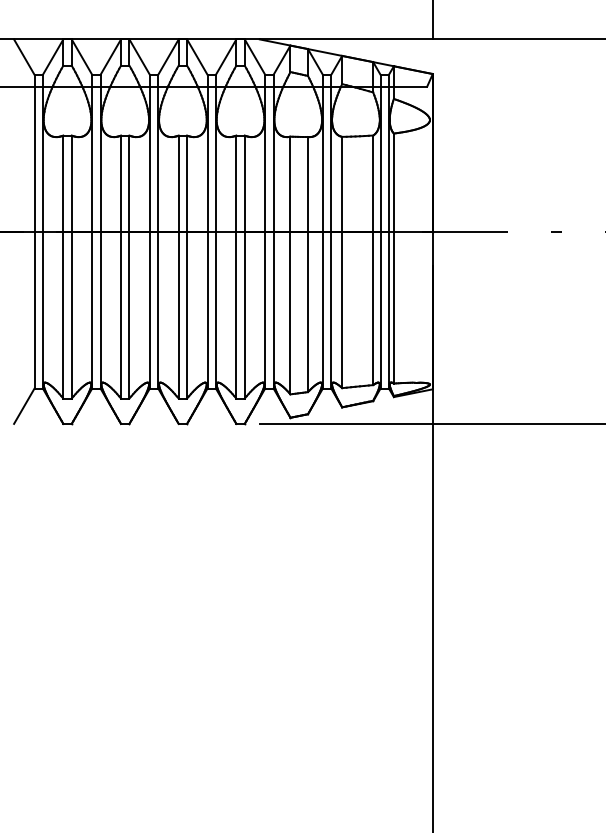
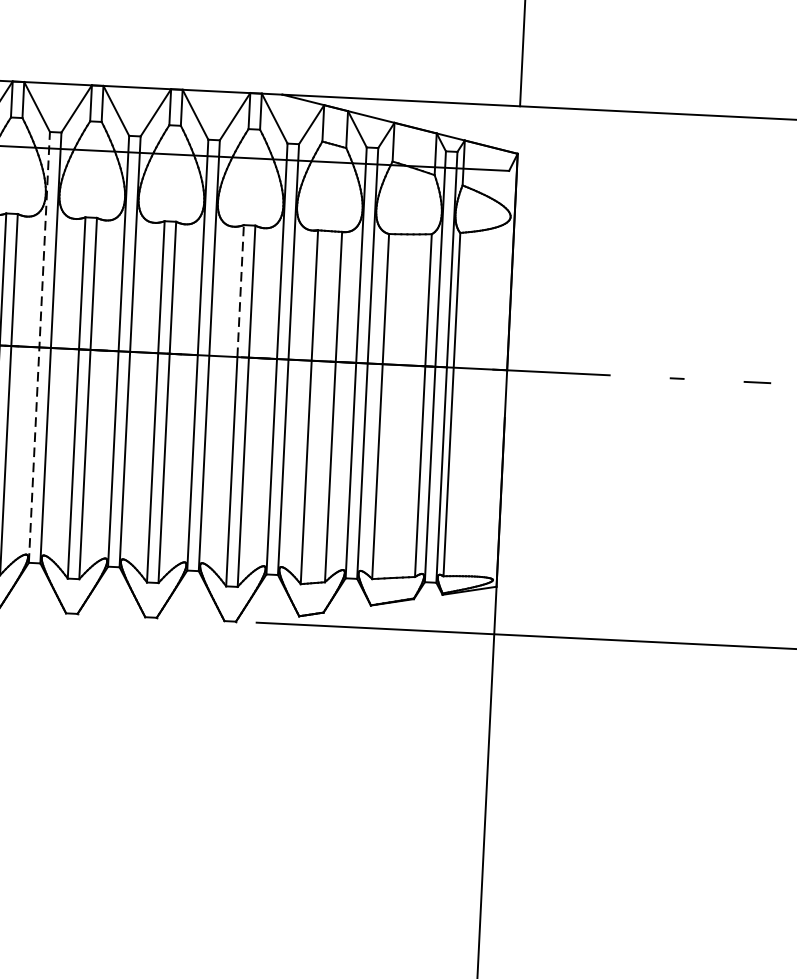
line: (236, 183) -> (240, 290), solid -> dashed
line: (92, 231) -> (39, 347), solid -> dashed

